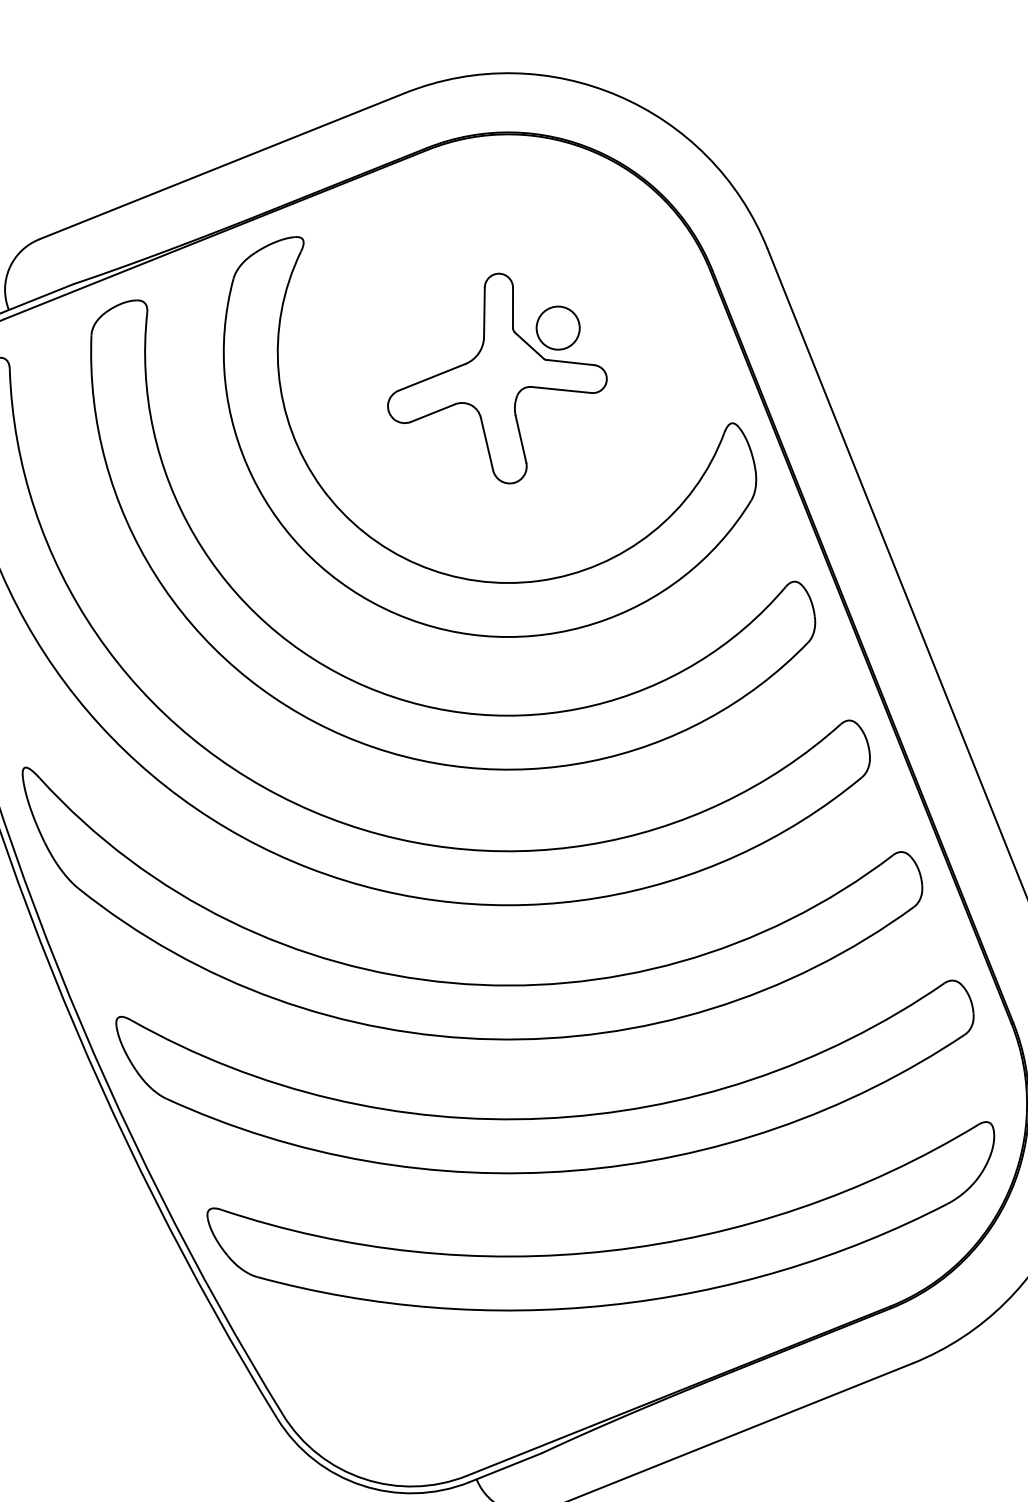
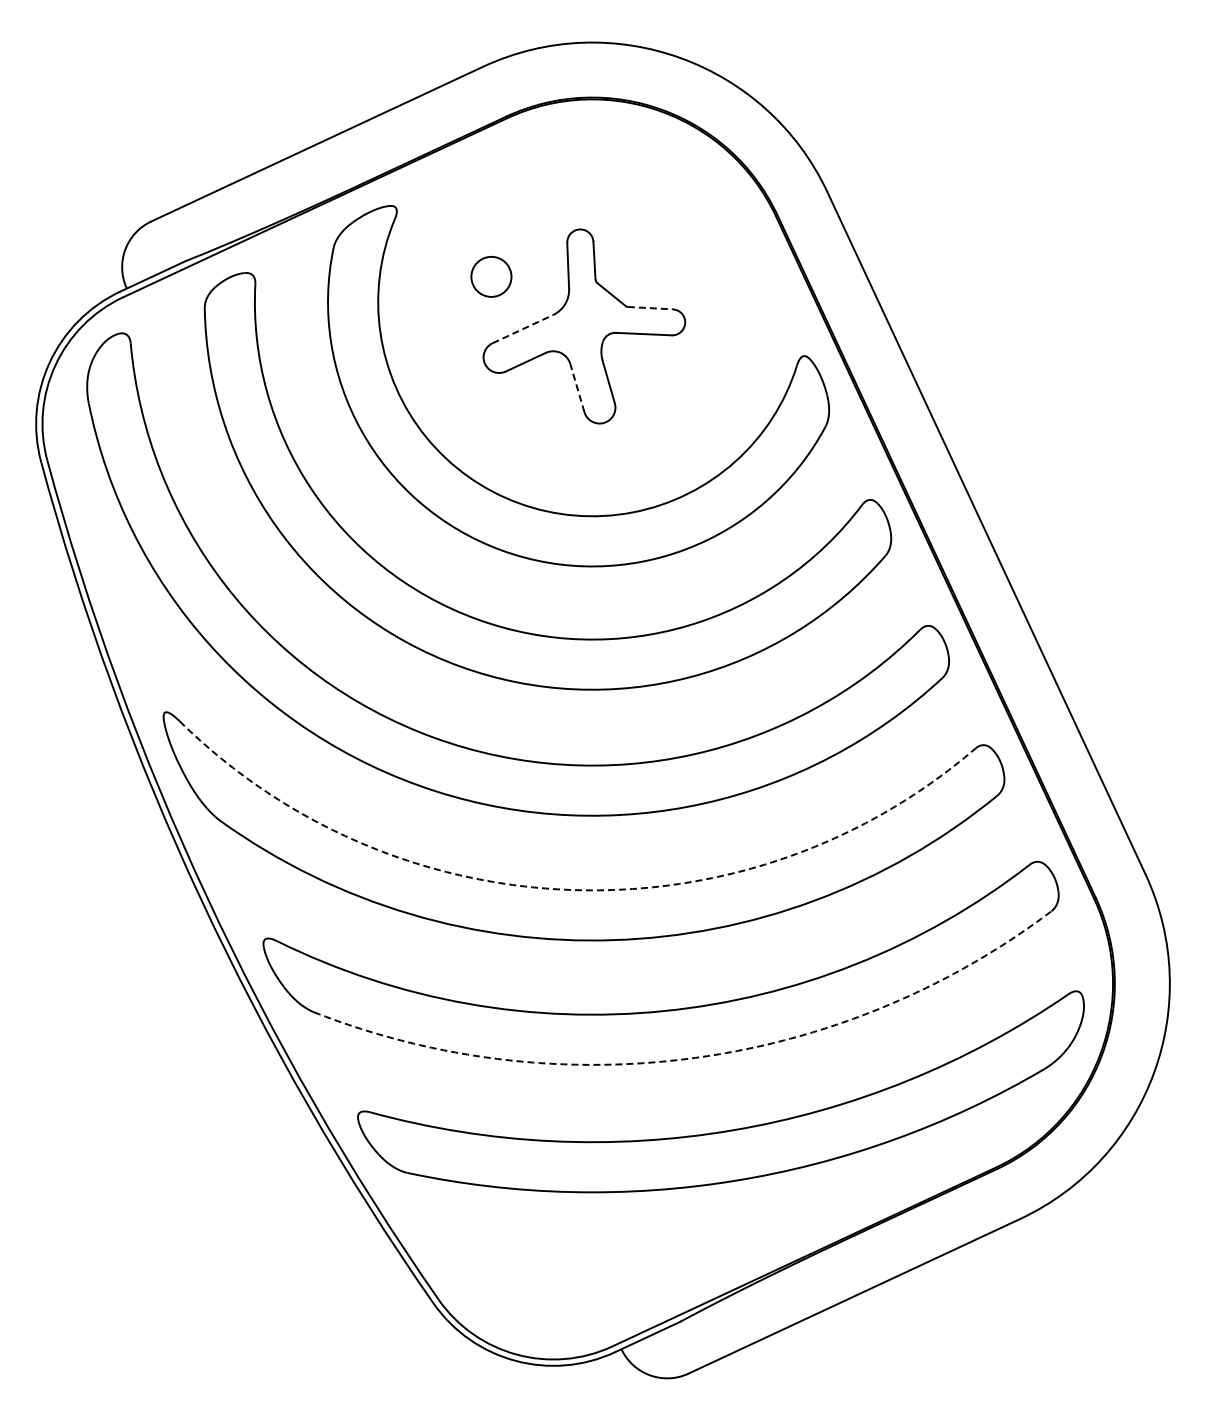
circle: (558, 327) -> (491, 276), moved
line: (570, 362) -> (650, 308), solid -> dashed
line: (432, 376) -> (523, 328), solid -> dashed
line: (487, 443) -> (577, 387), solid -> dashed
arc: (451, 983) -> (572, 890), solid -> dashed
arc: (573, 1170) -> (695, 1057), solid -> dashed

